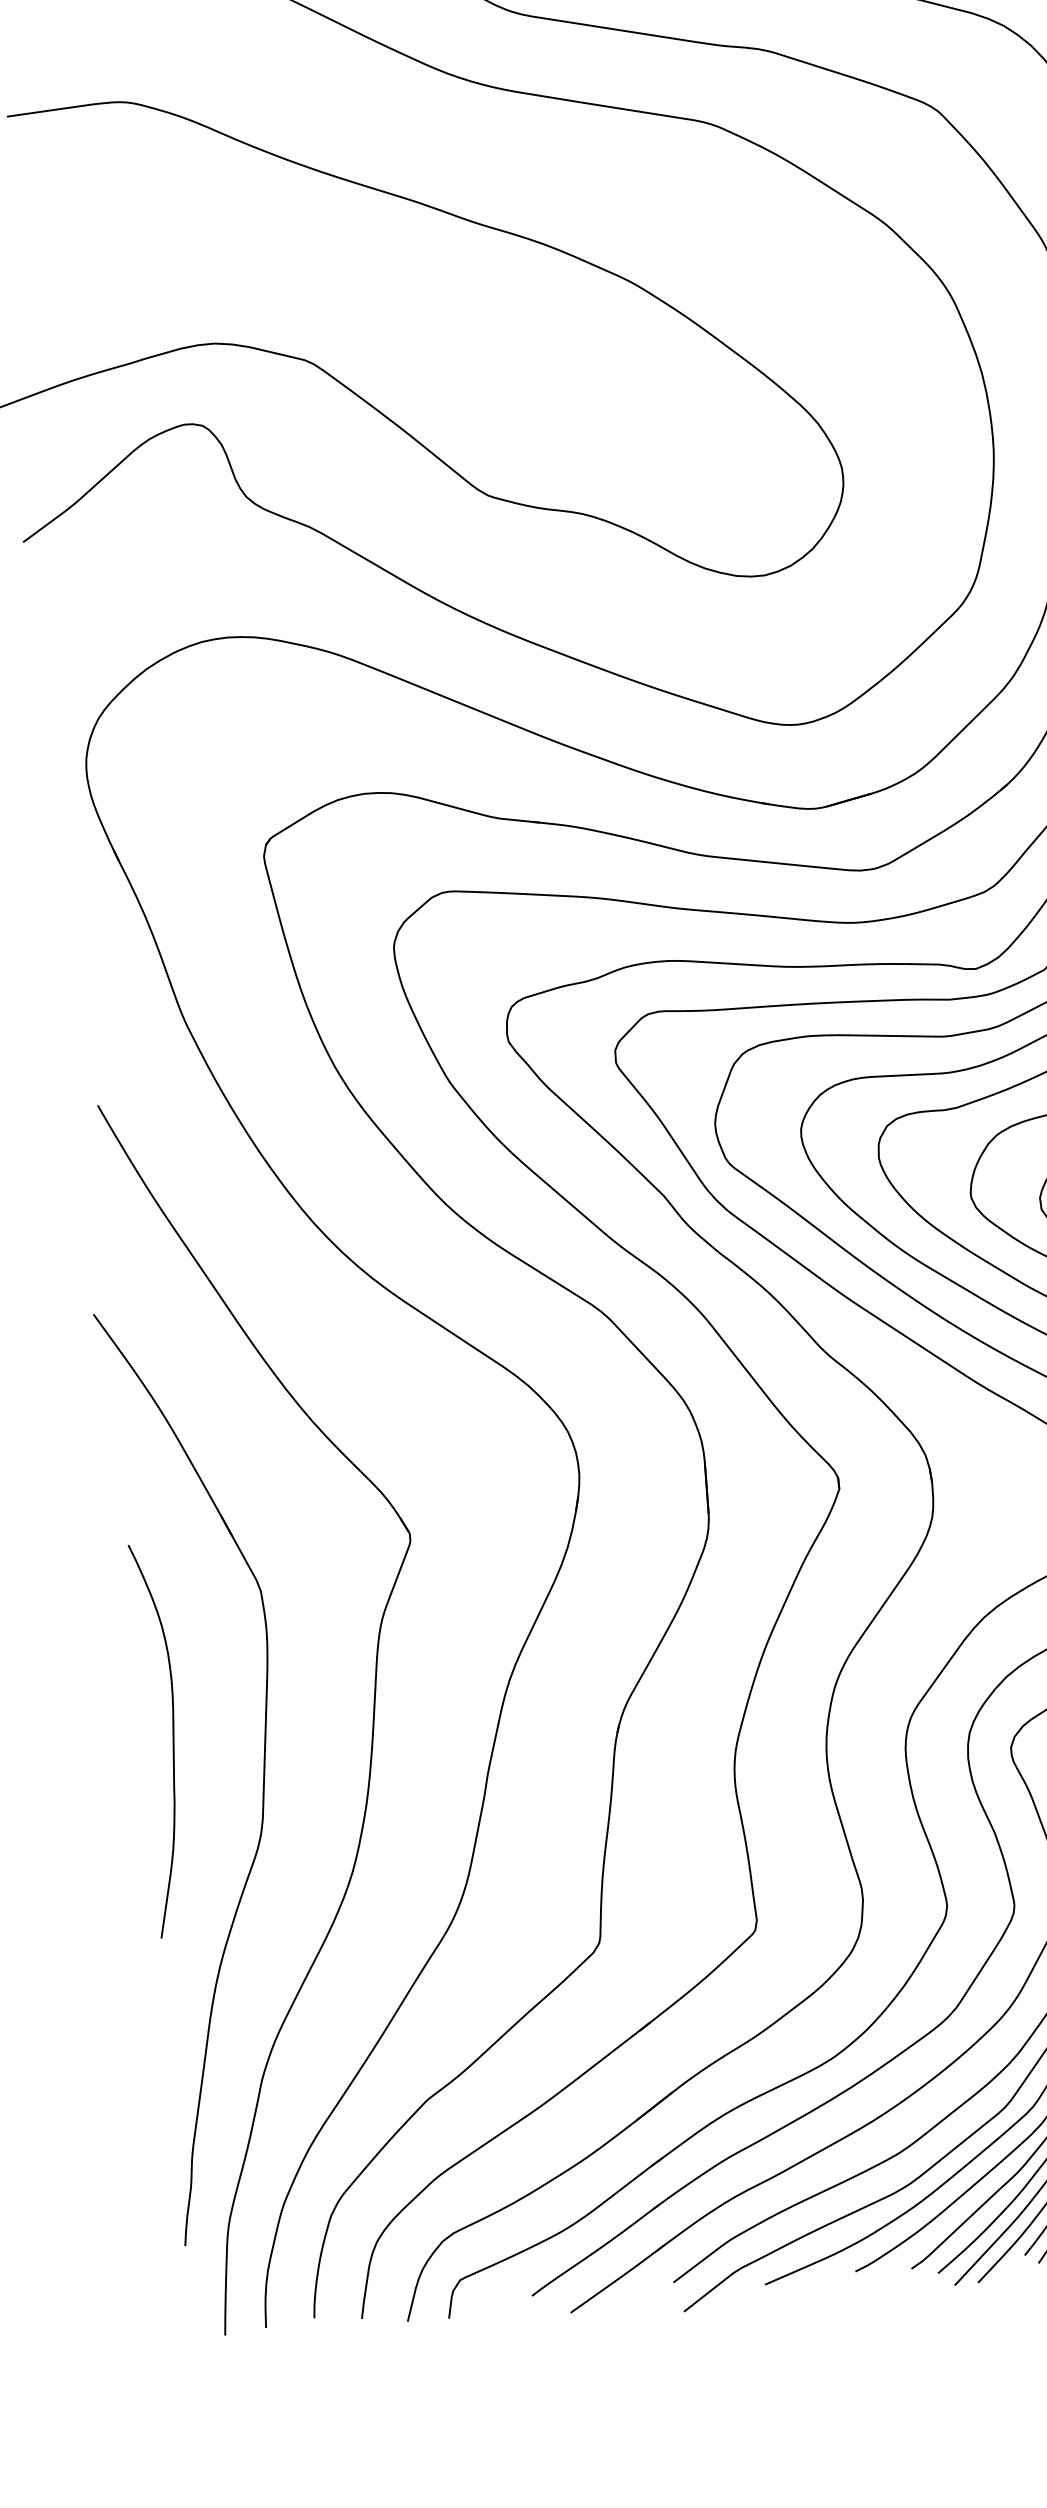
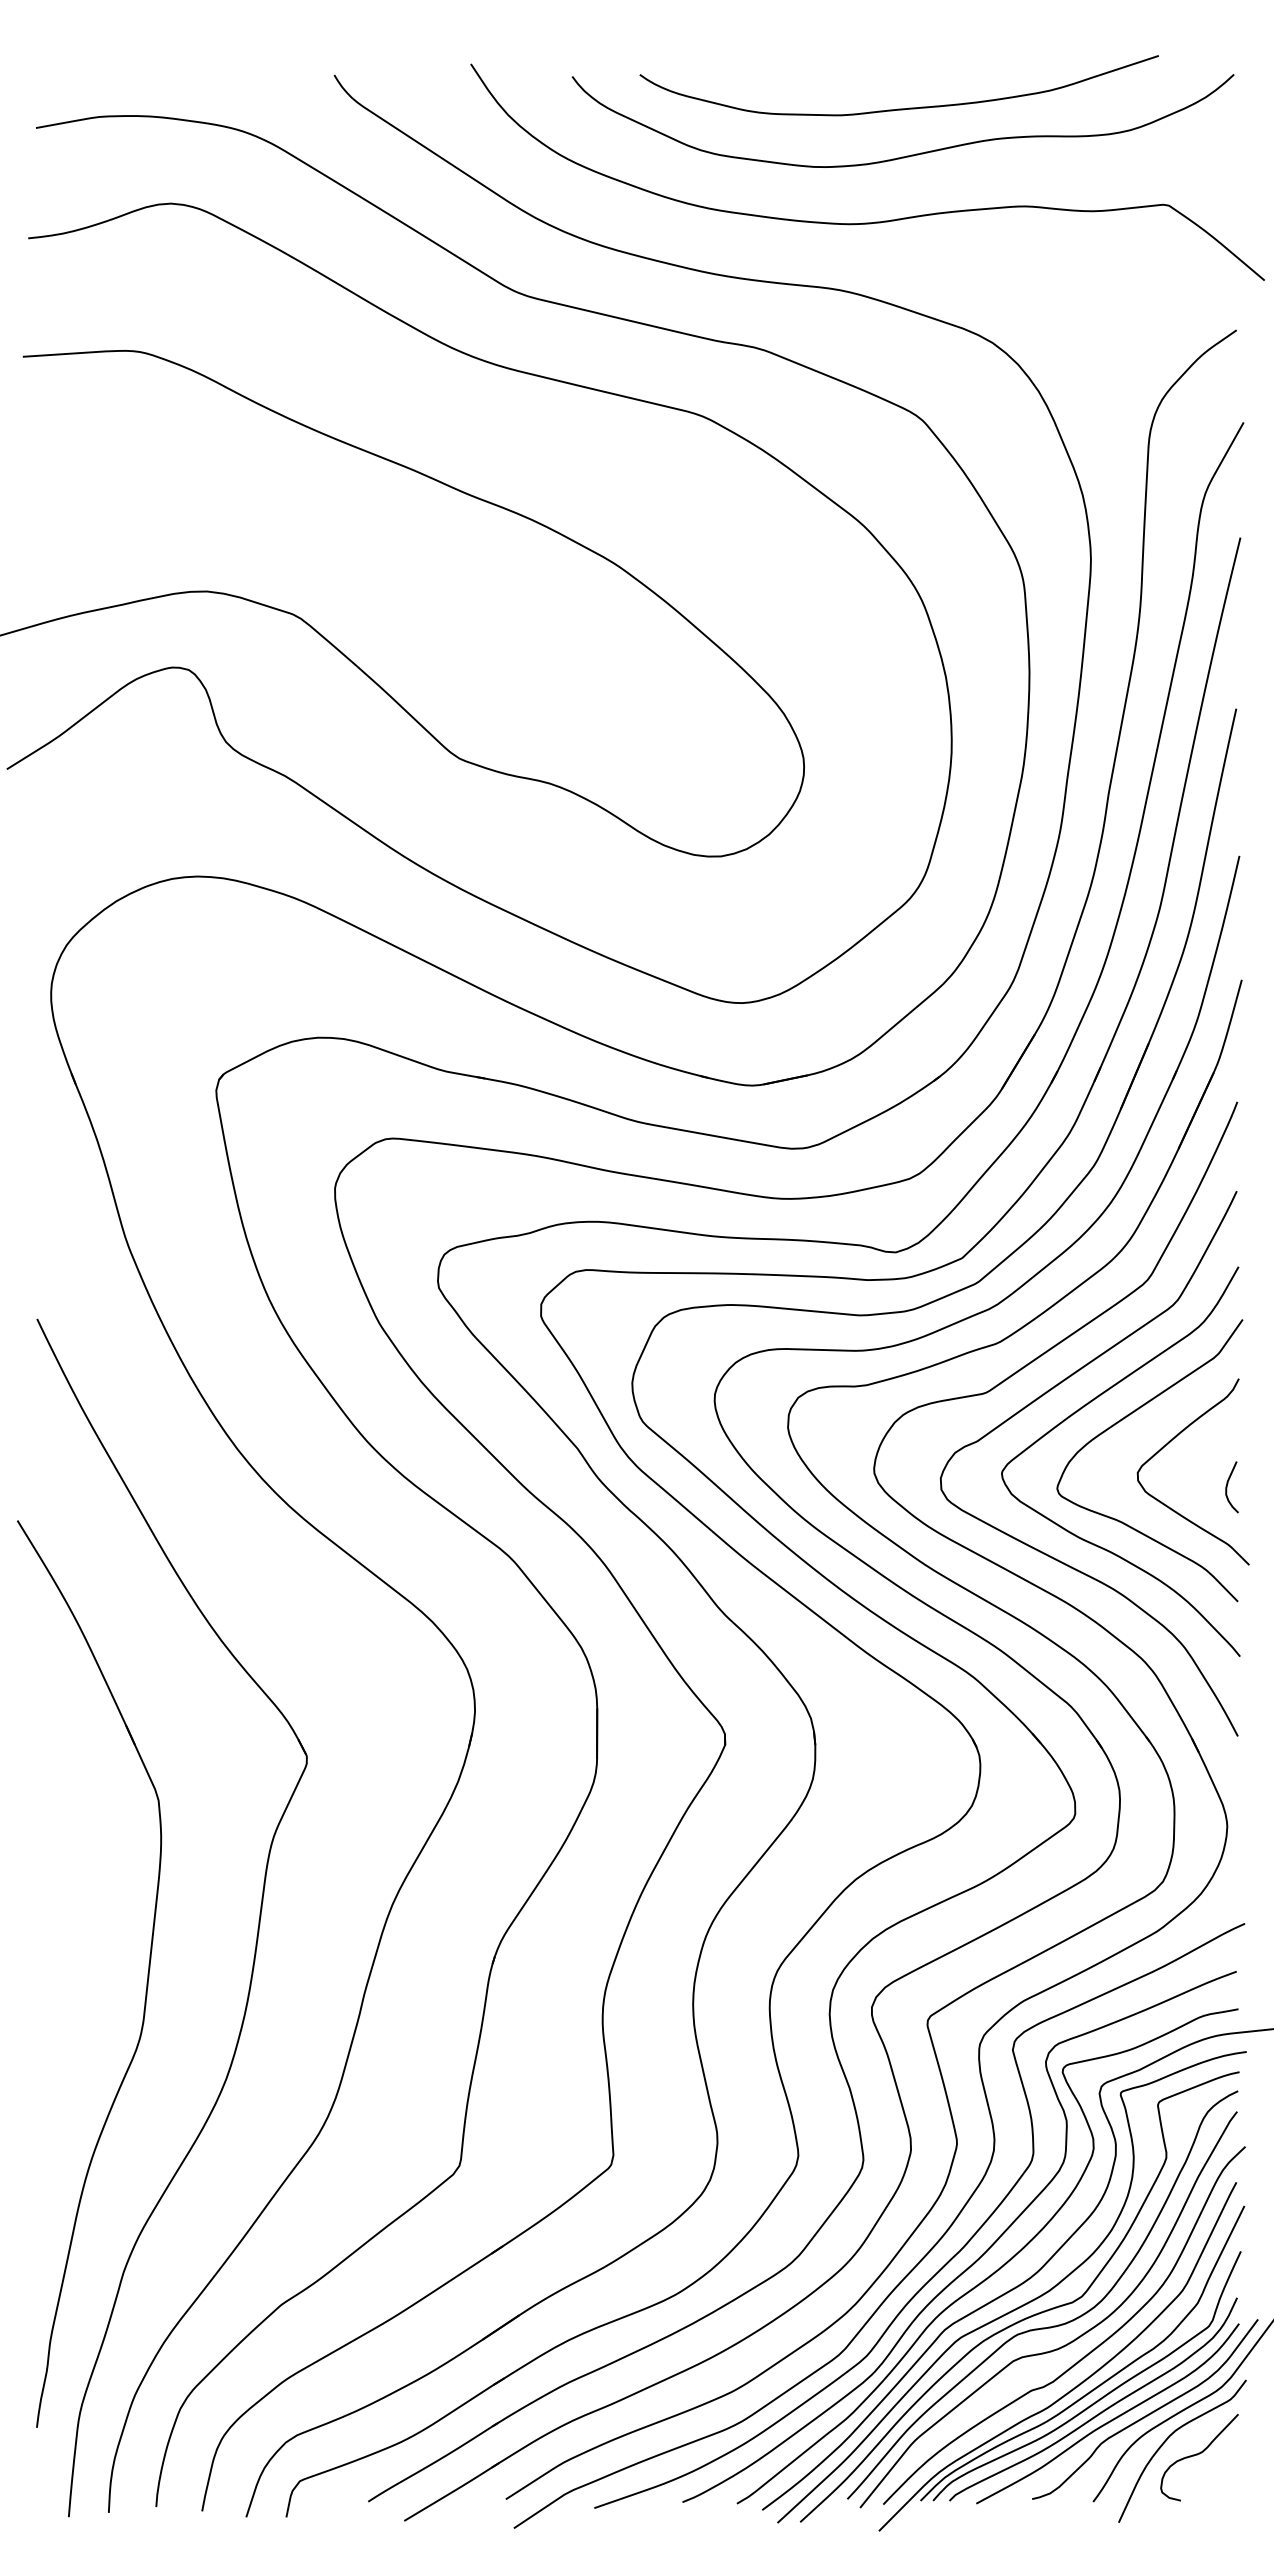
curve: (172, 1739) -> (62, 1937), removed

